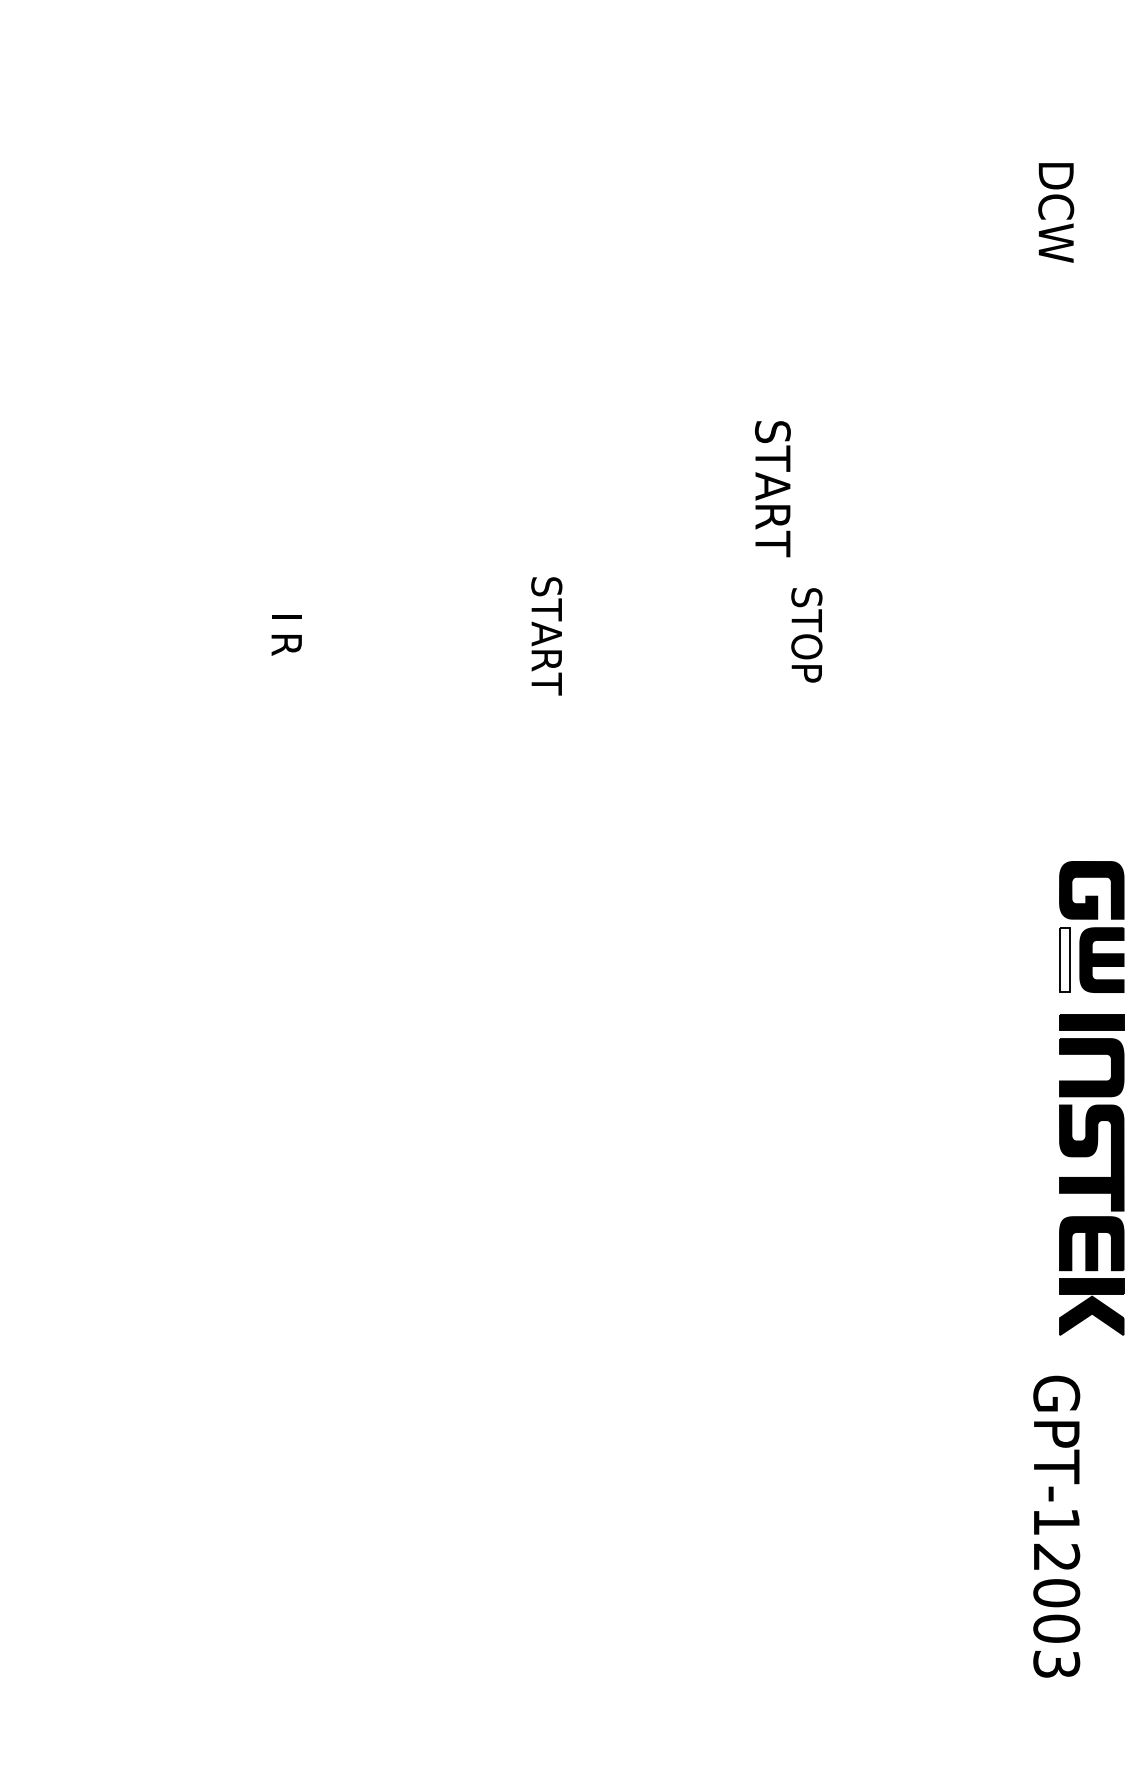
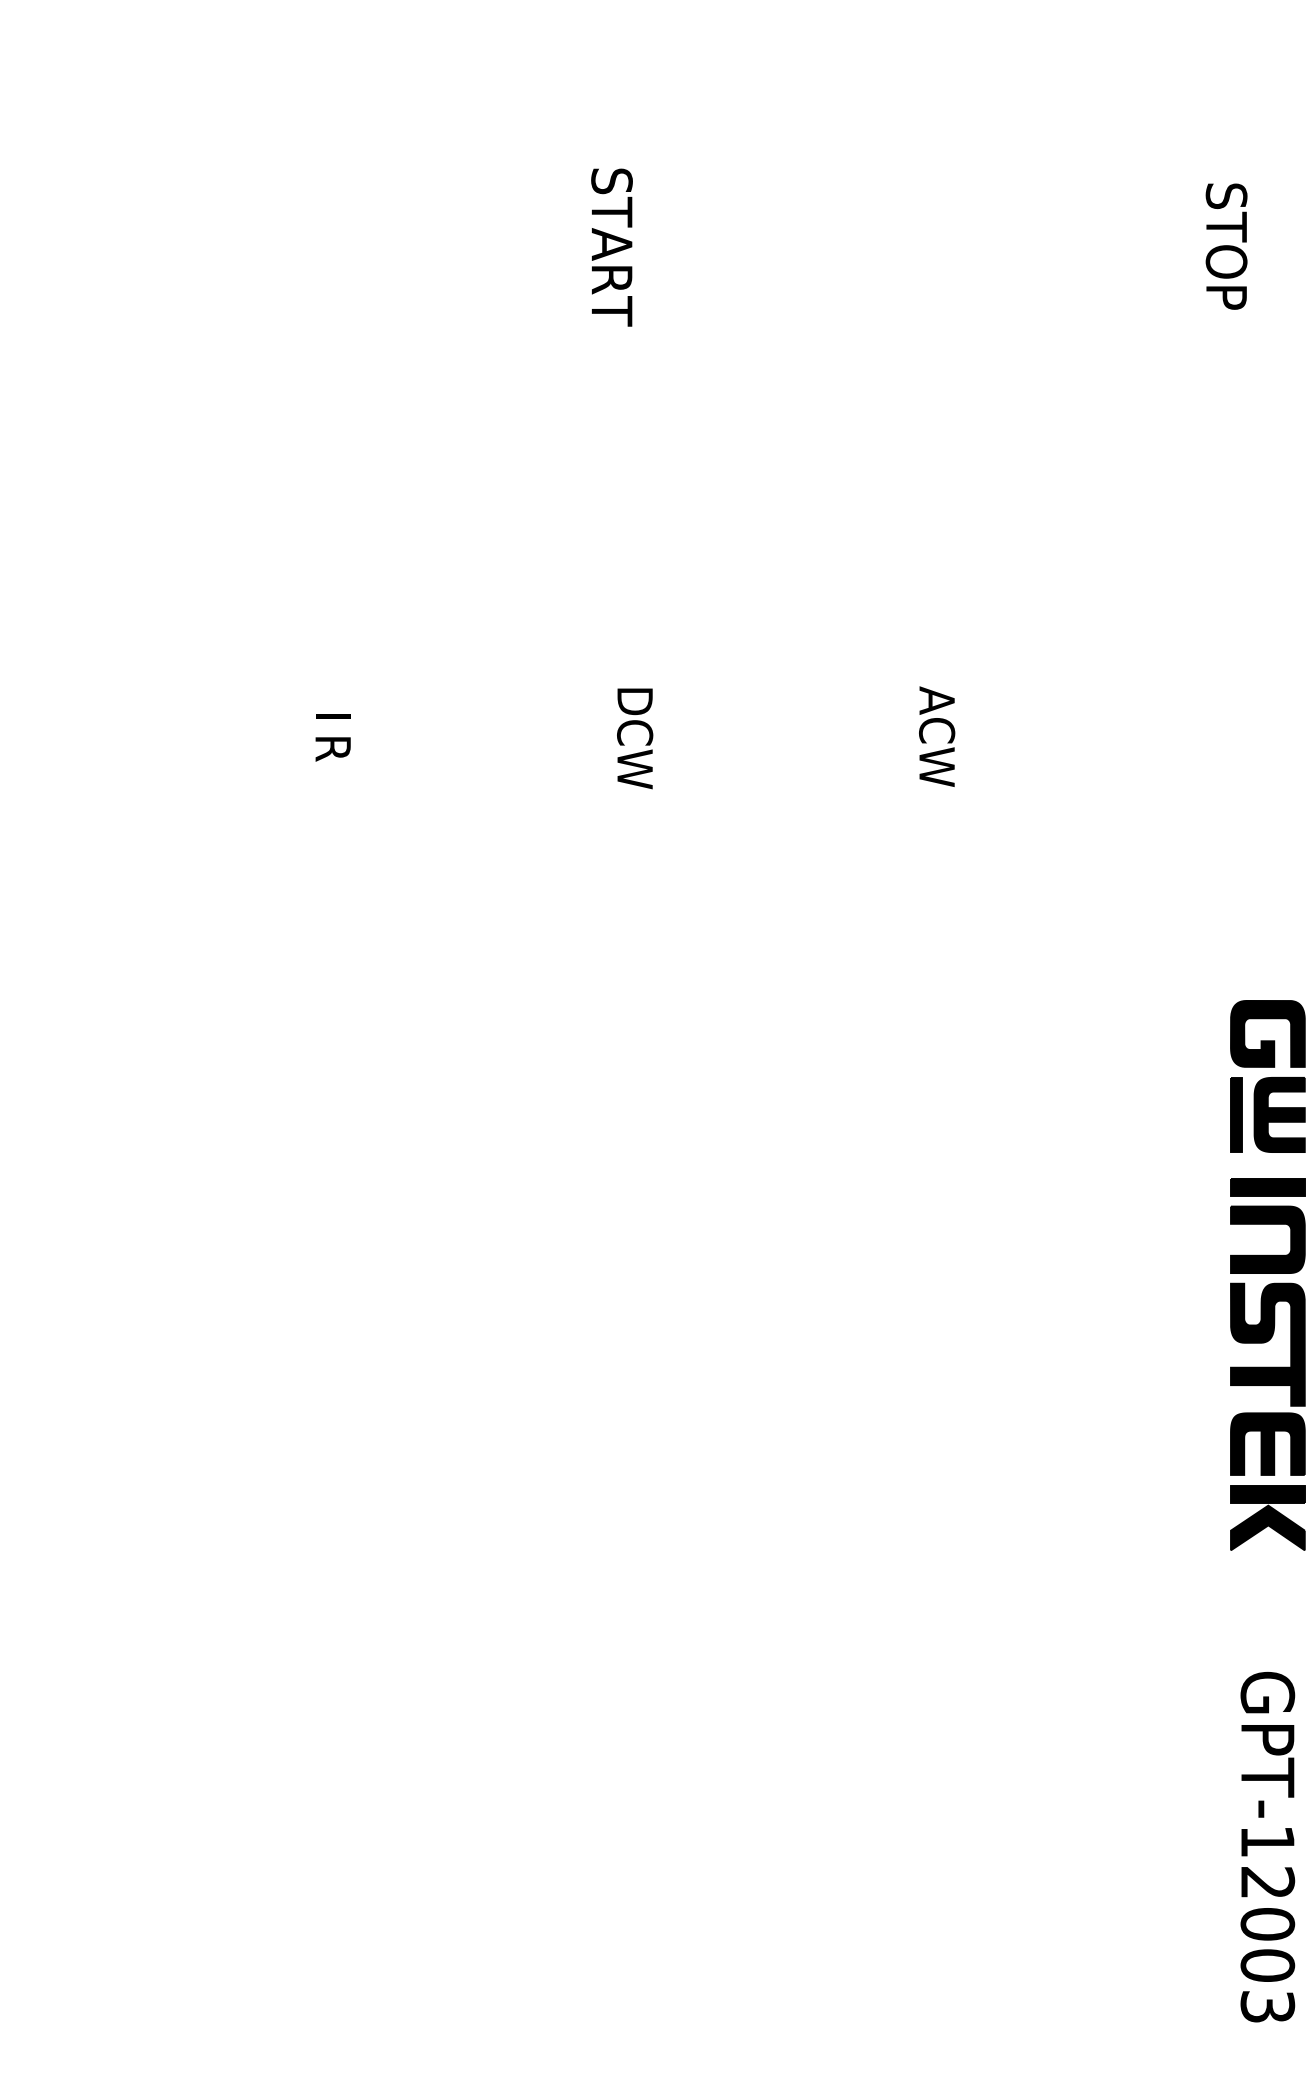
text: (1056, 212) -> (1226, 246), DCW -> STOP
text: (772, 489) -> (611, 248), moved
text: (806, 635) -> (936, 738), STOP -> ACW
text: (546, 636) -> (634, 739), START -> DCW
fill: (1064, 960) -> (1236, 1115), added
text: (1056, 1526) -> (1267, 1846), moved

